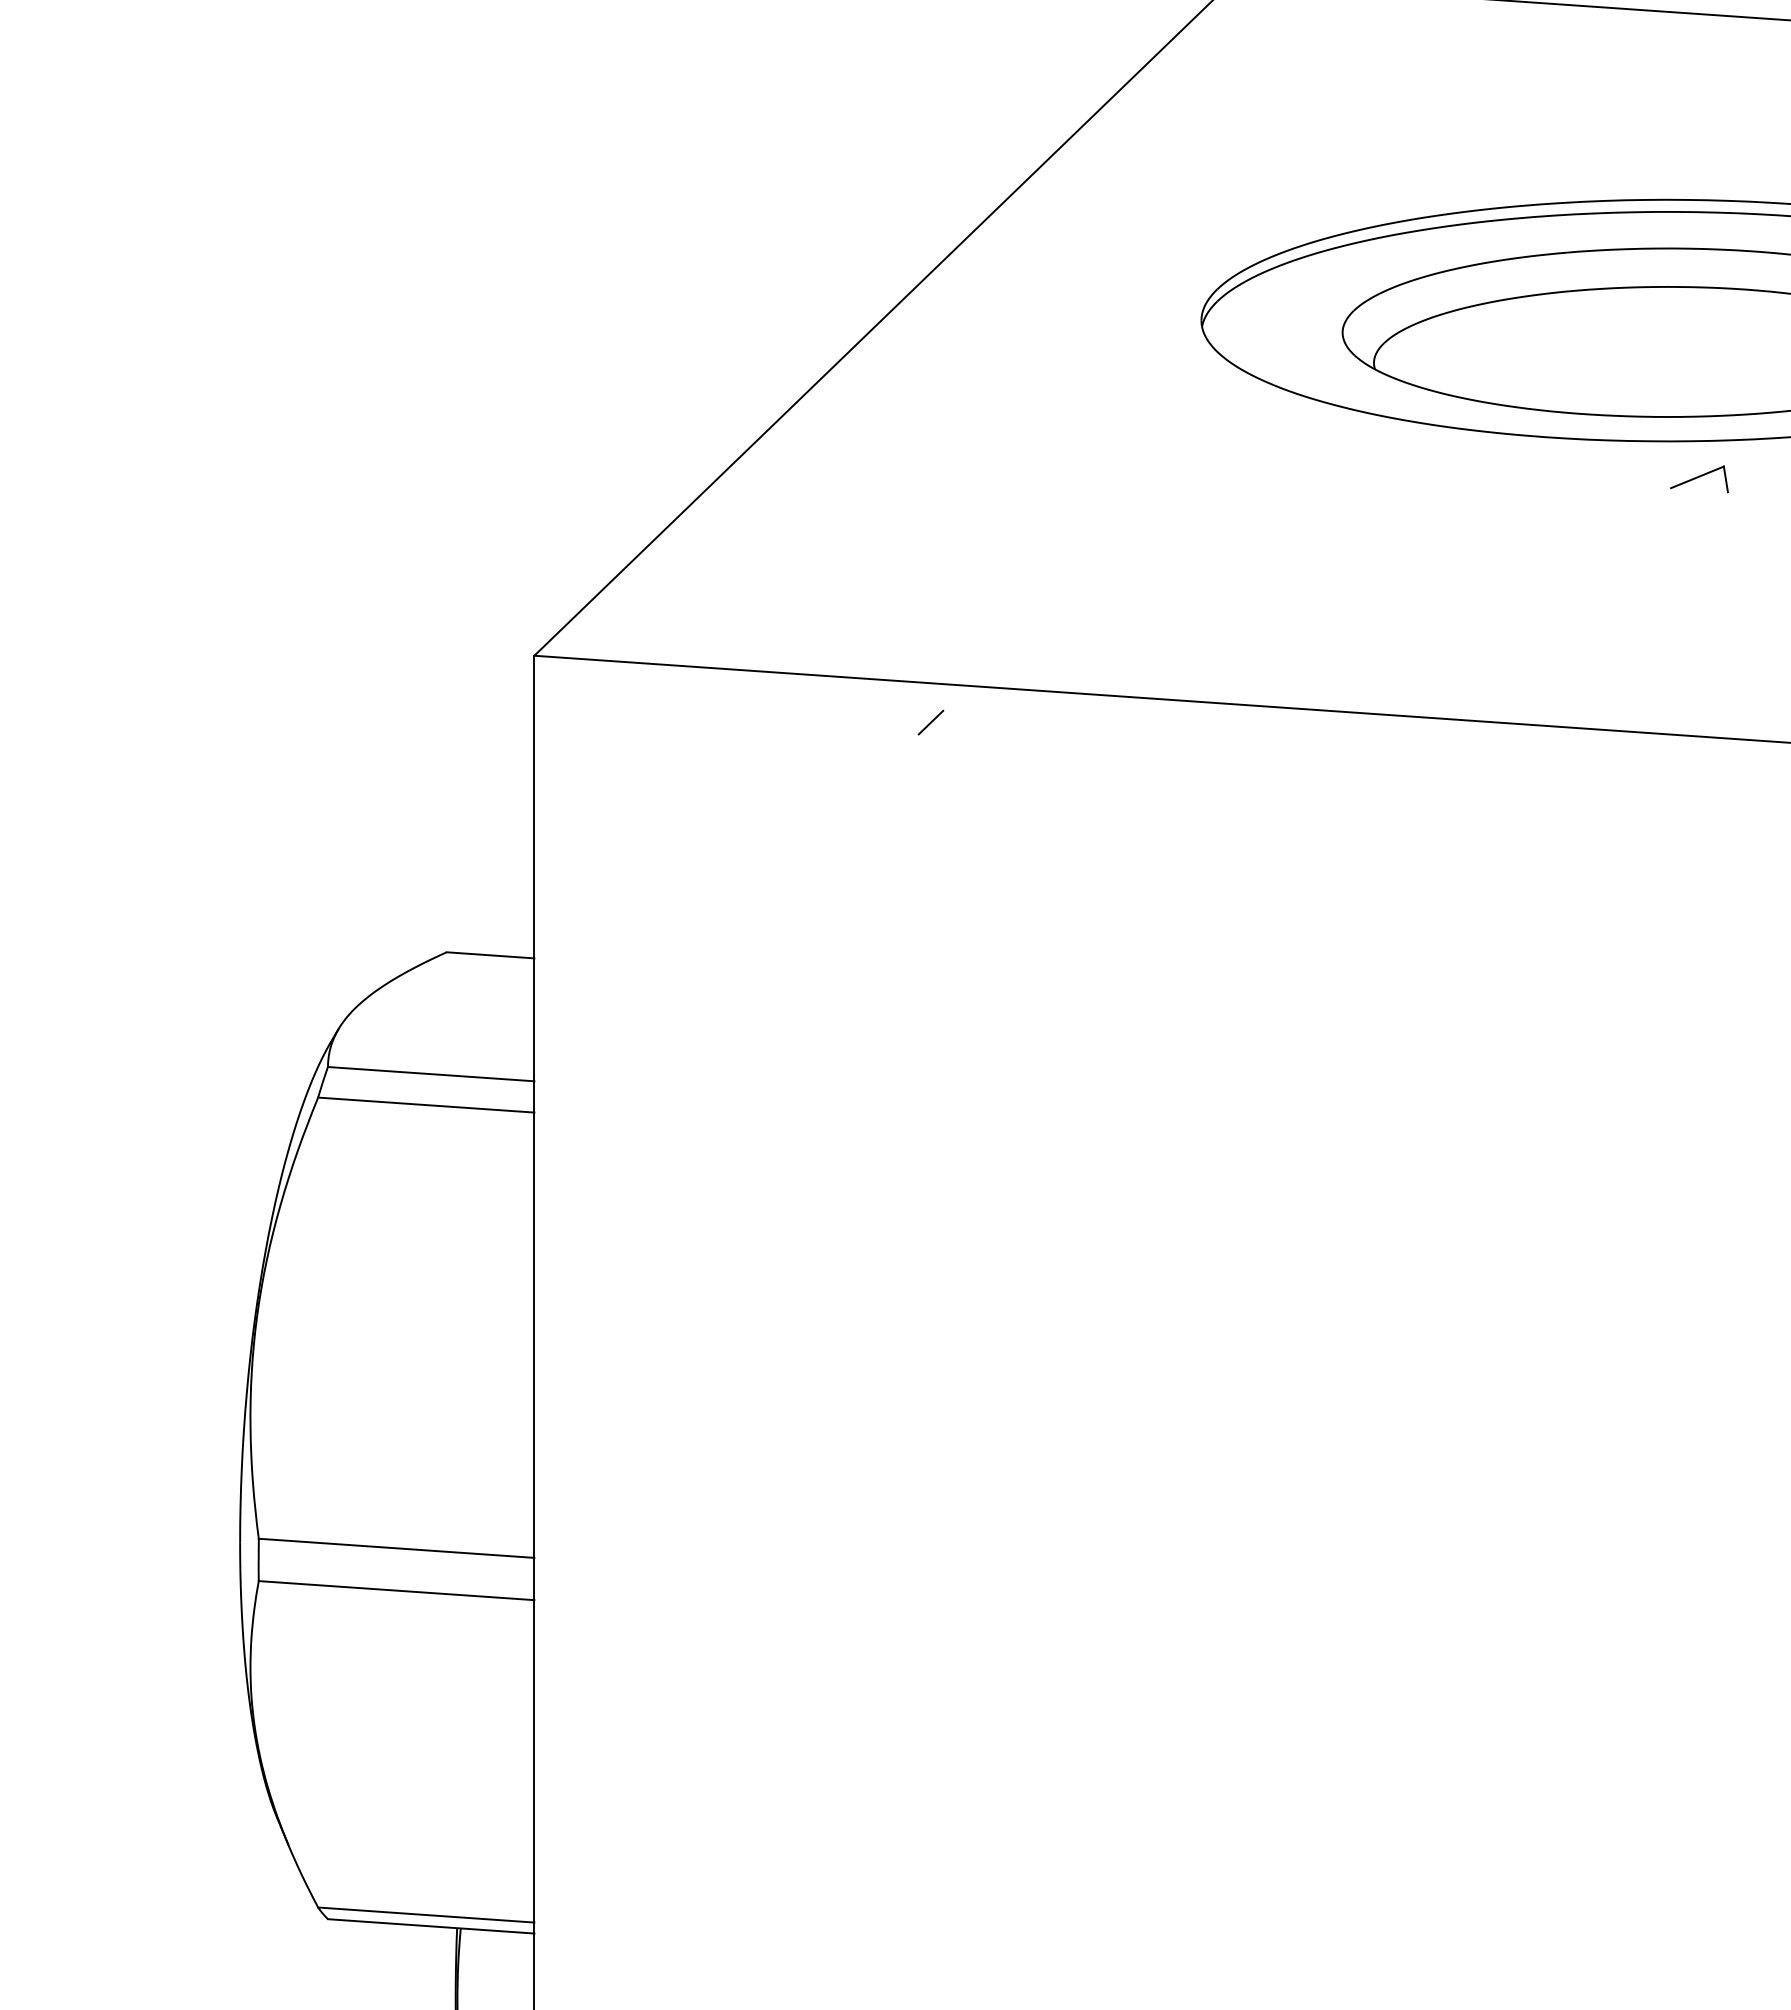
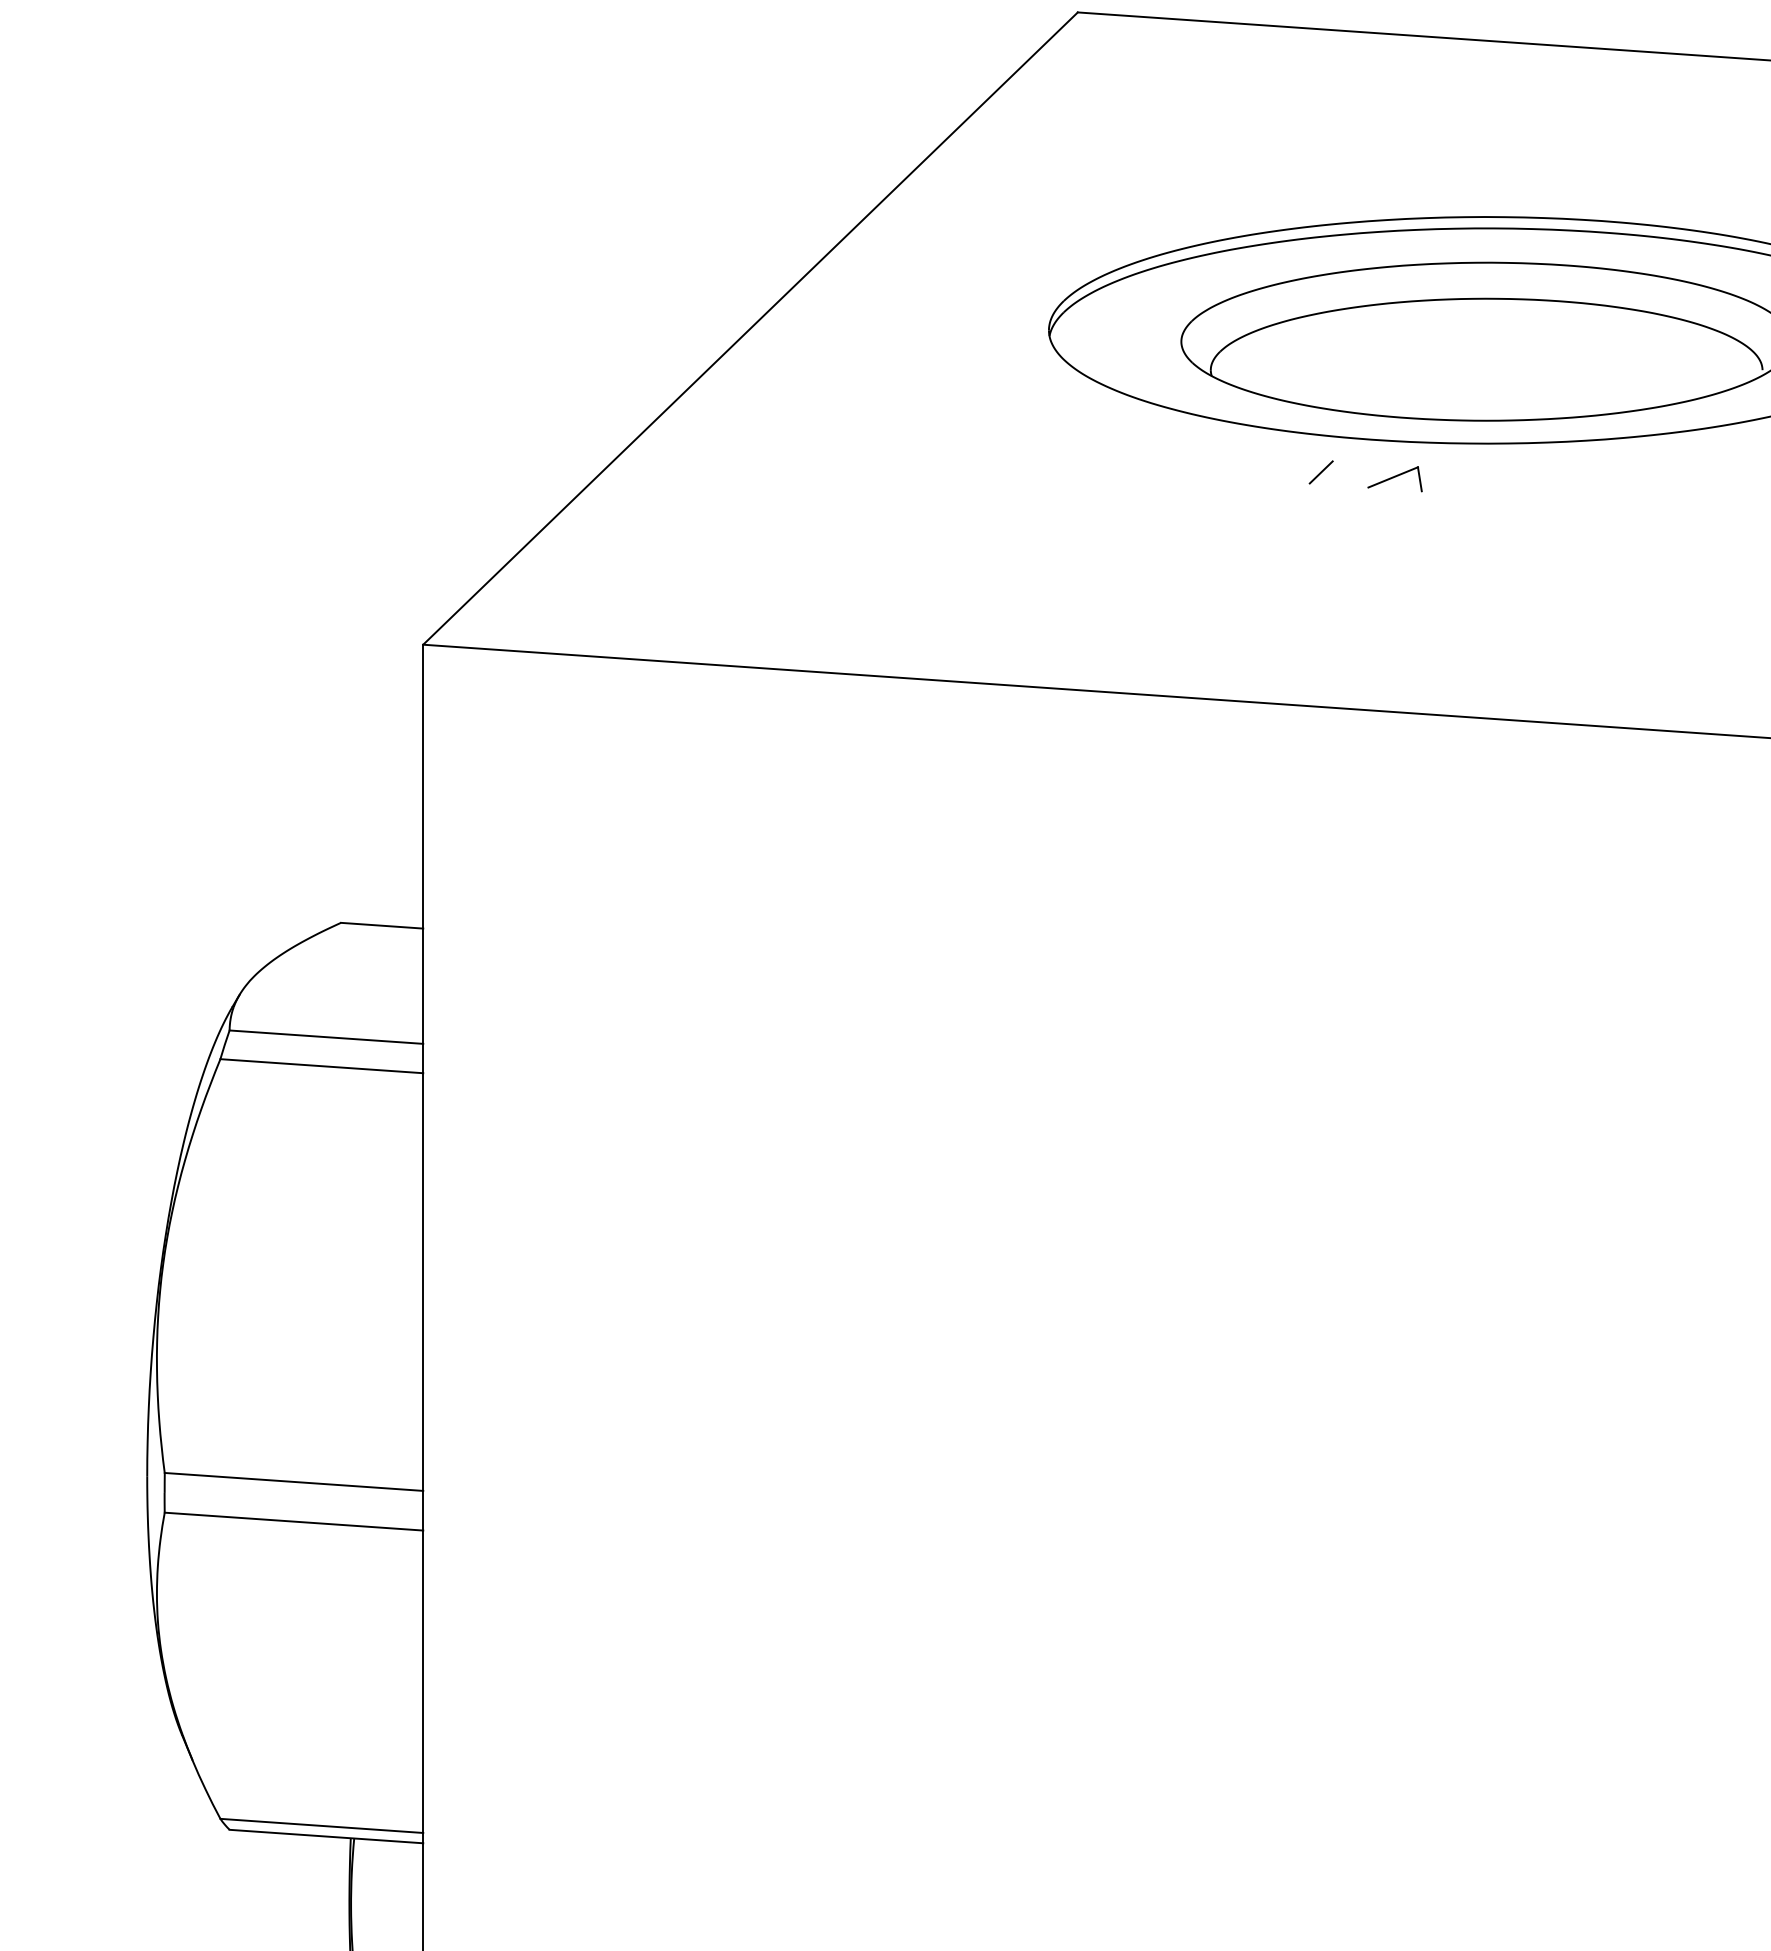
part: (1698, 479) -> (1394, 479), moved
line: (930, 722) -> (1320, 472), moved

